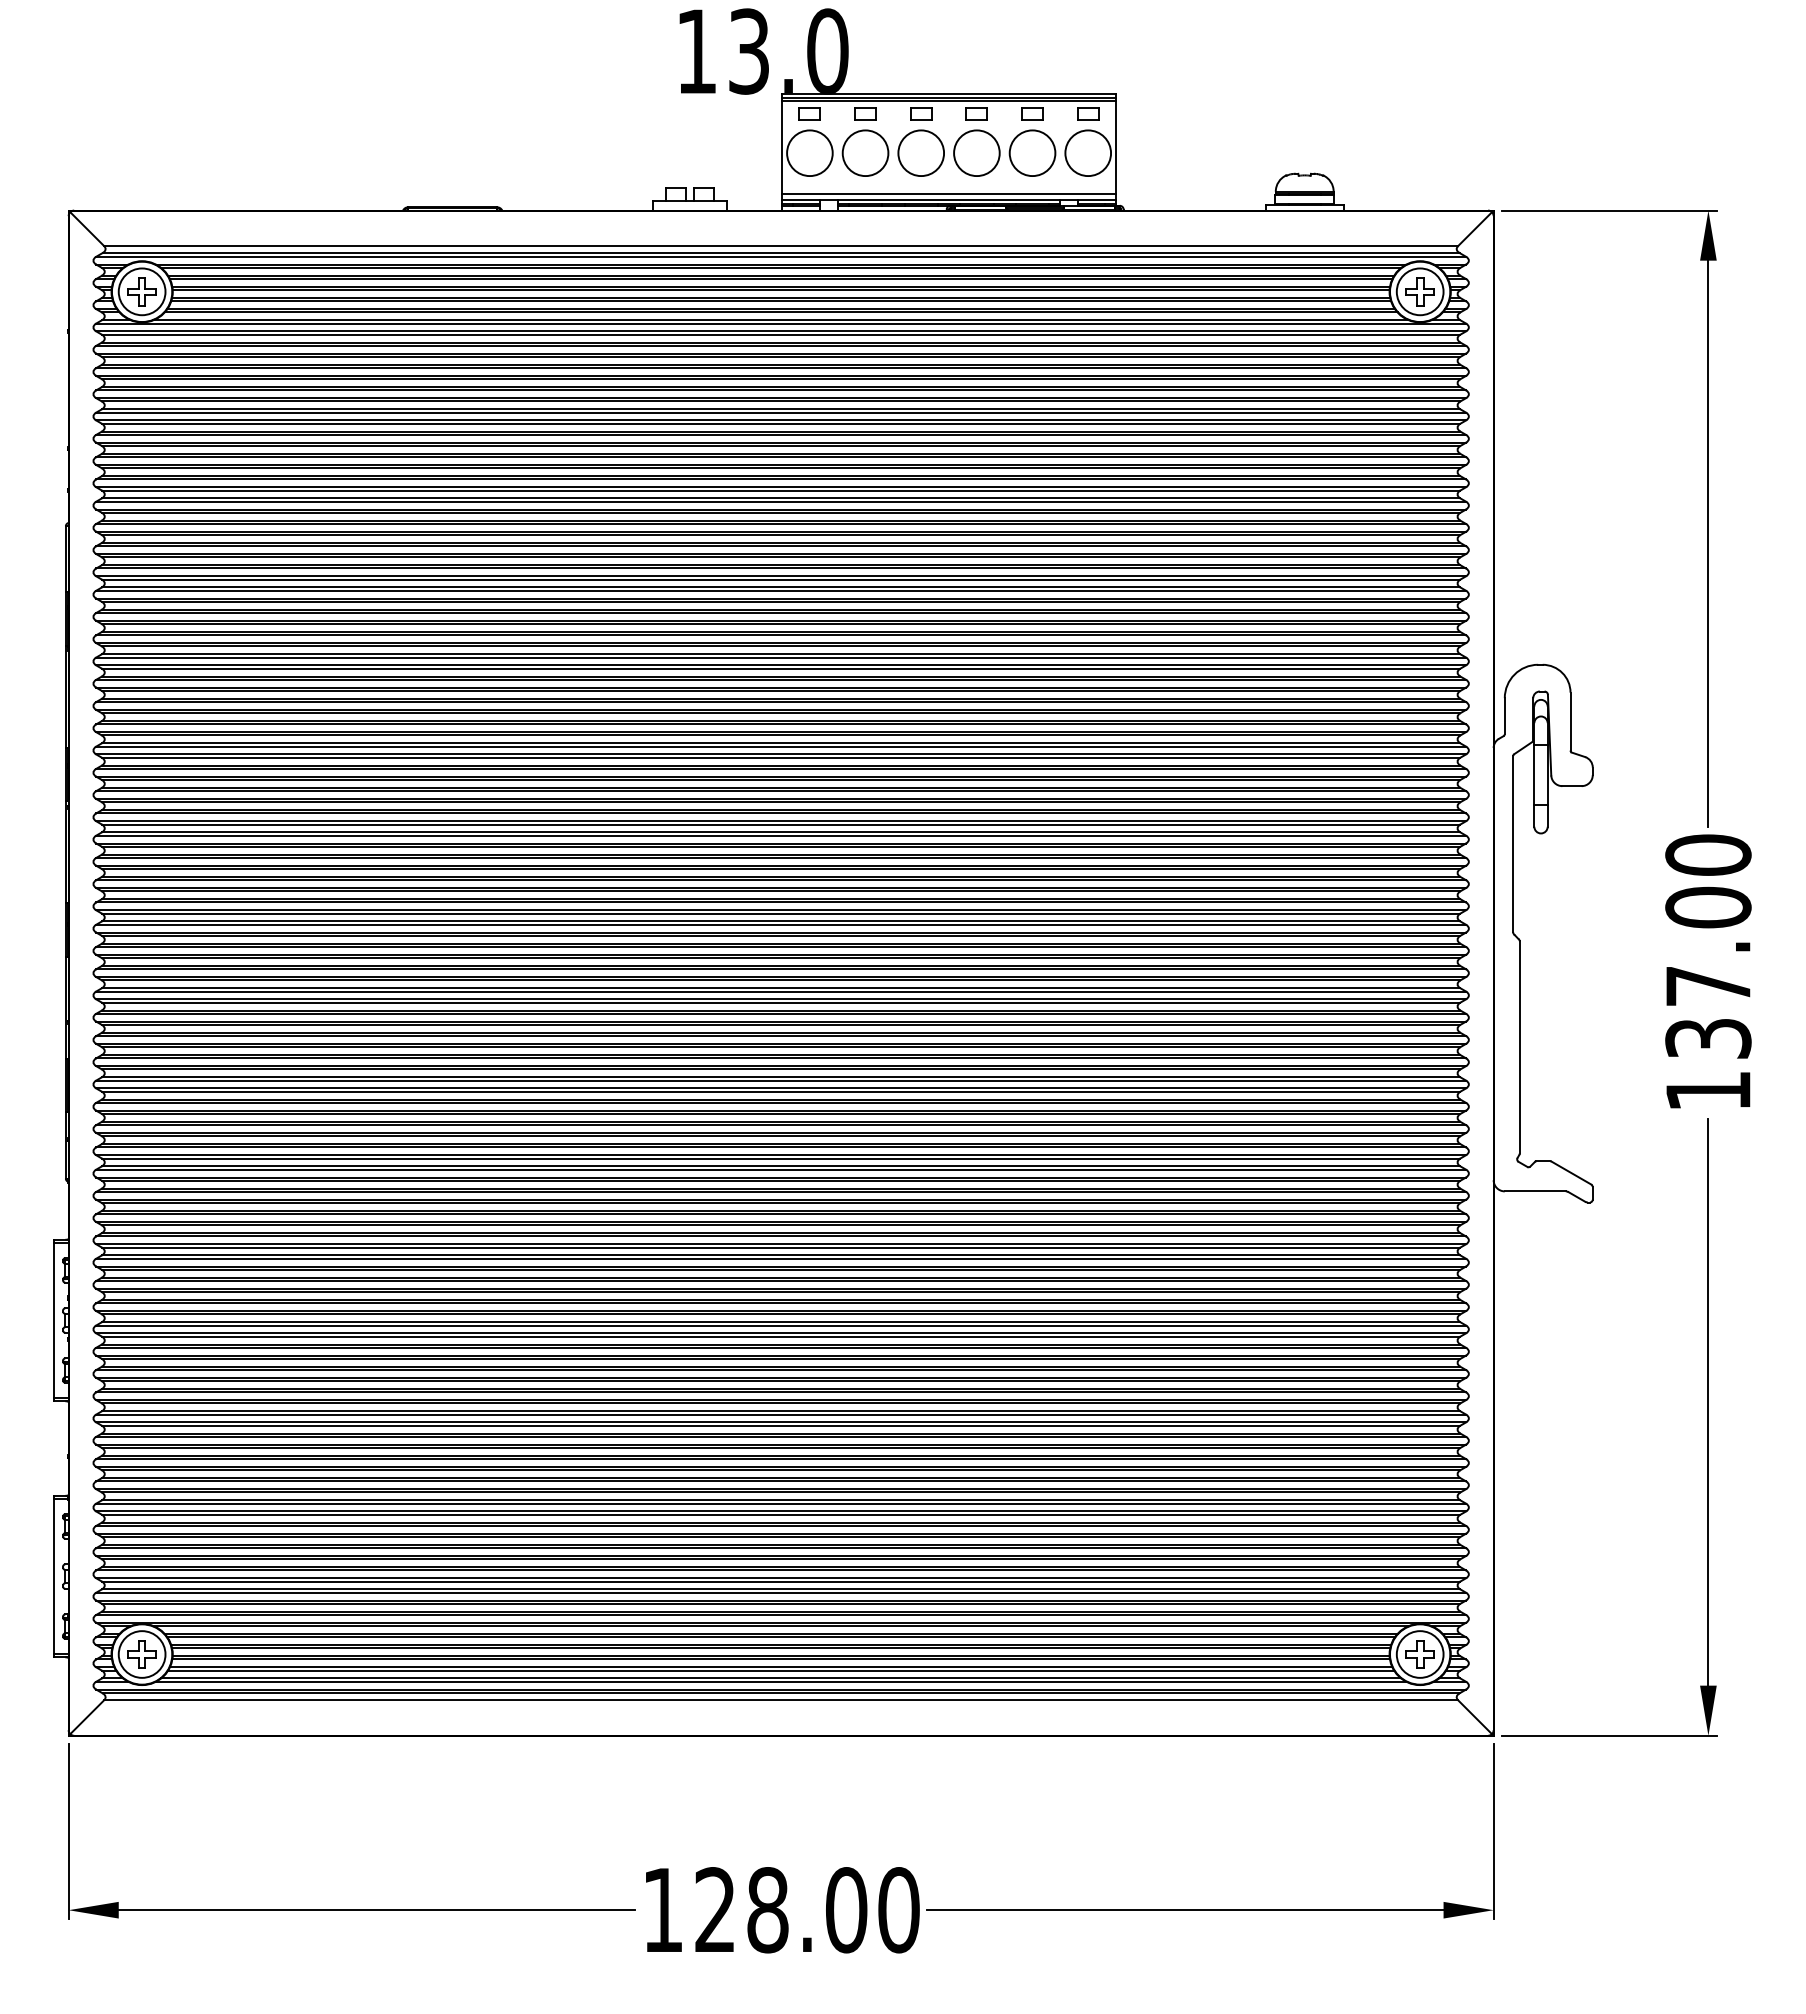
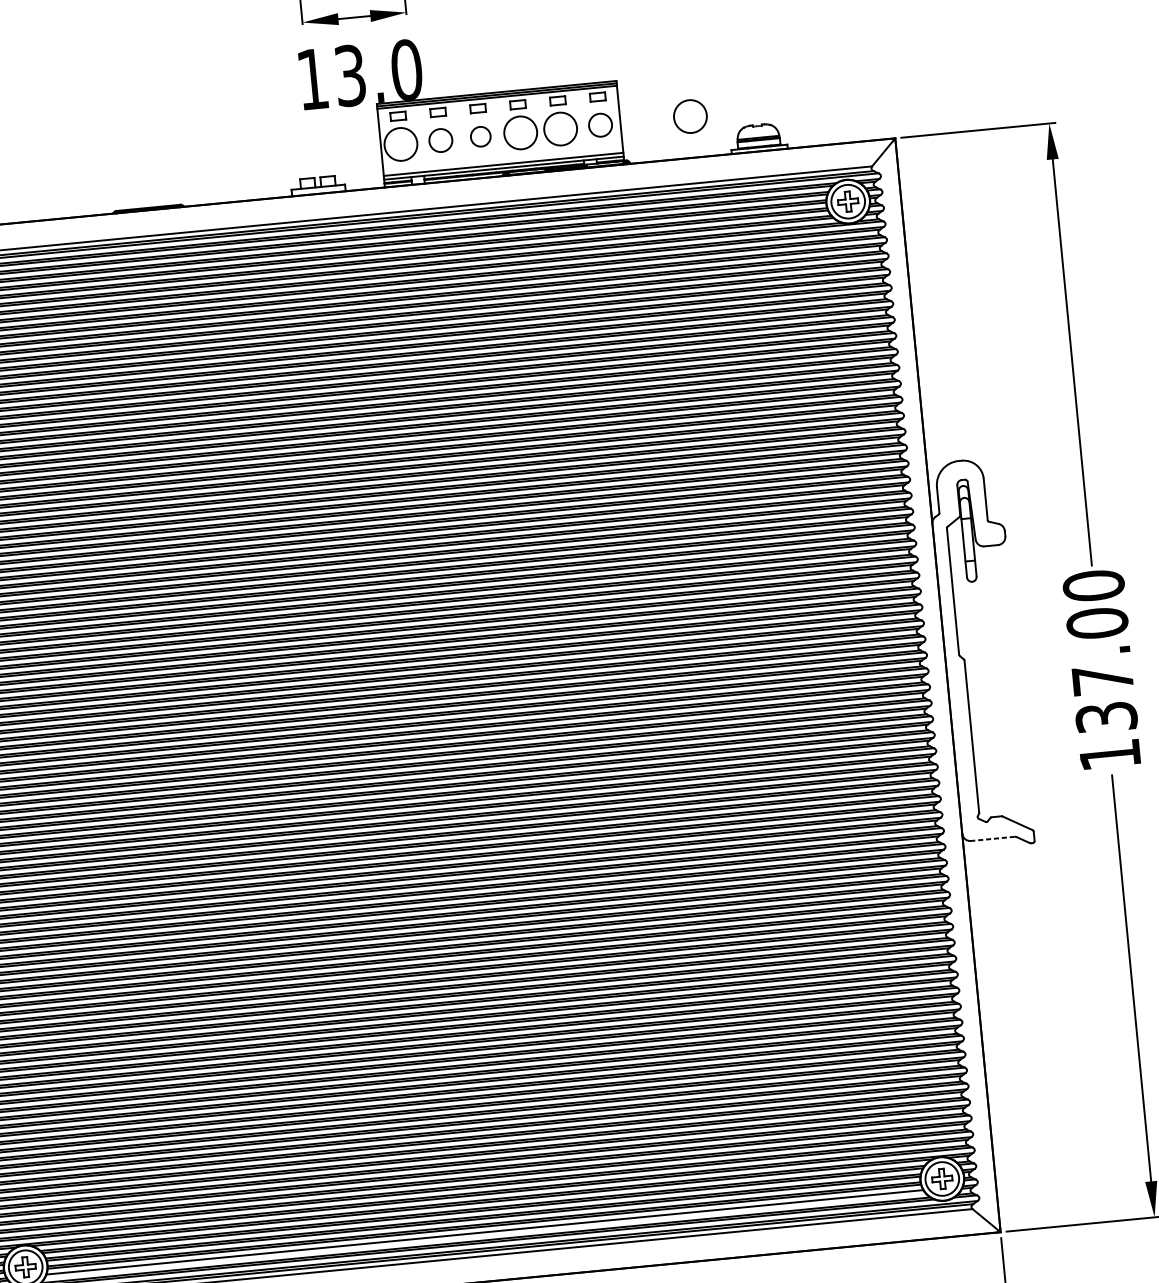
circle: (865, 152) -> (440, 140), size x0.7
circle: (1213, 152) -> (690, 116), added
circle: (921, 153) -> (481, 136), size x0.6
circle: (1088, 153) -> (600, 125), size x0.7
line: (1534, 1191) -> (992, 839), solid -> dashed
line: (781, 1670) -> (485, 1234), removed

